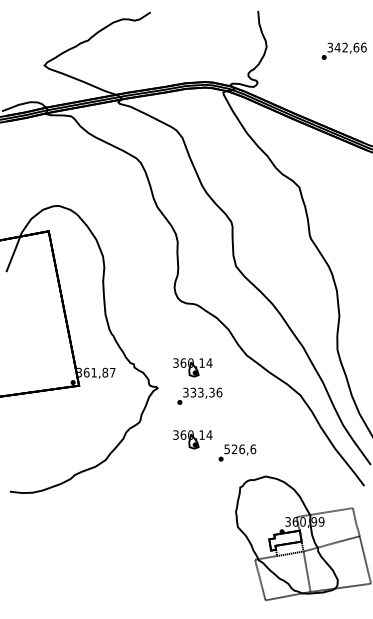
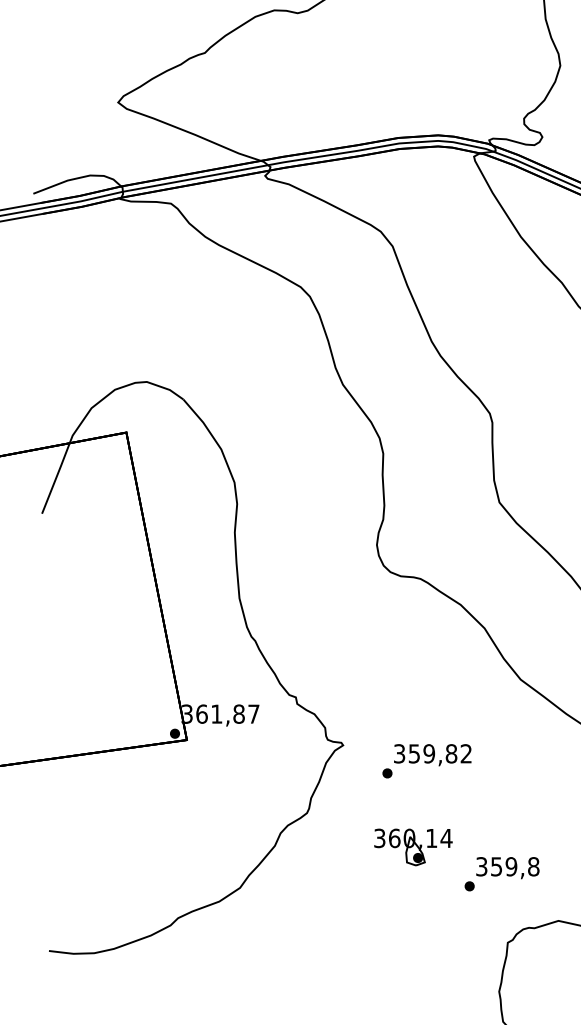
part: (192, 367) -> (412, 703), removed
text: (206, 392) -> (440, 753), 333,36 -> 359,82
text: (240, 449) -> (508, 867), 526,6 -> 359,8

